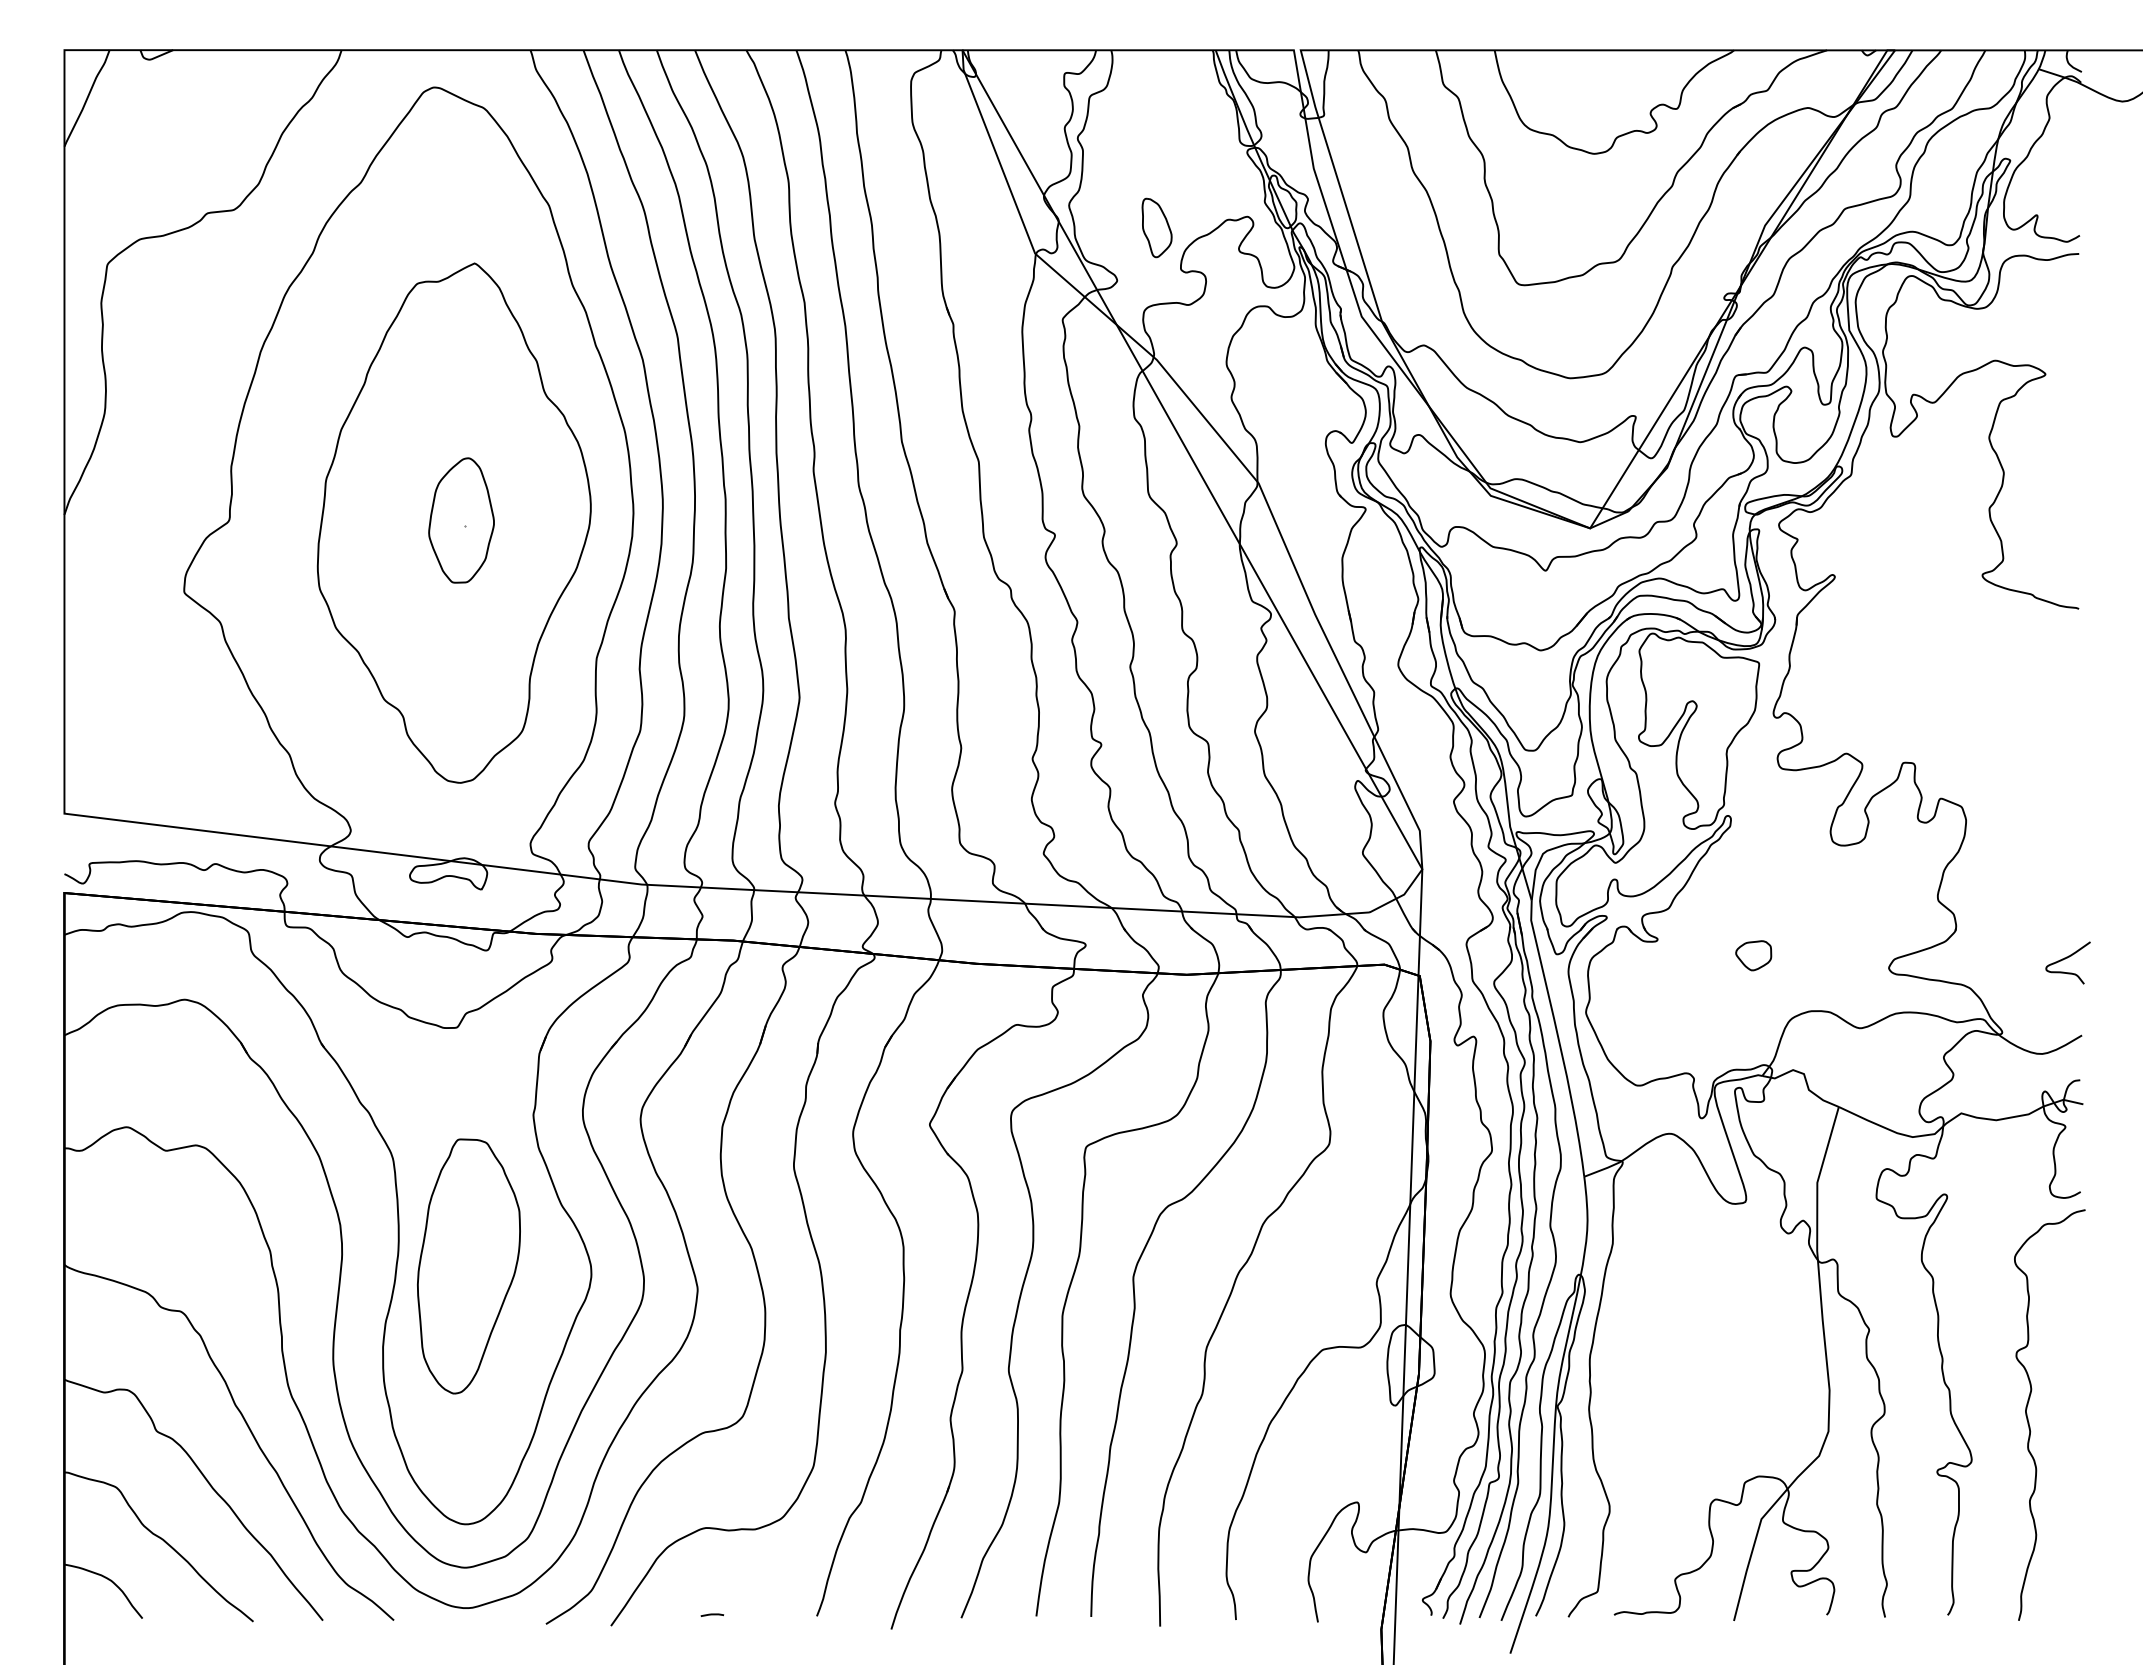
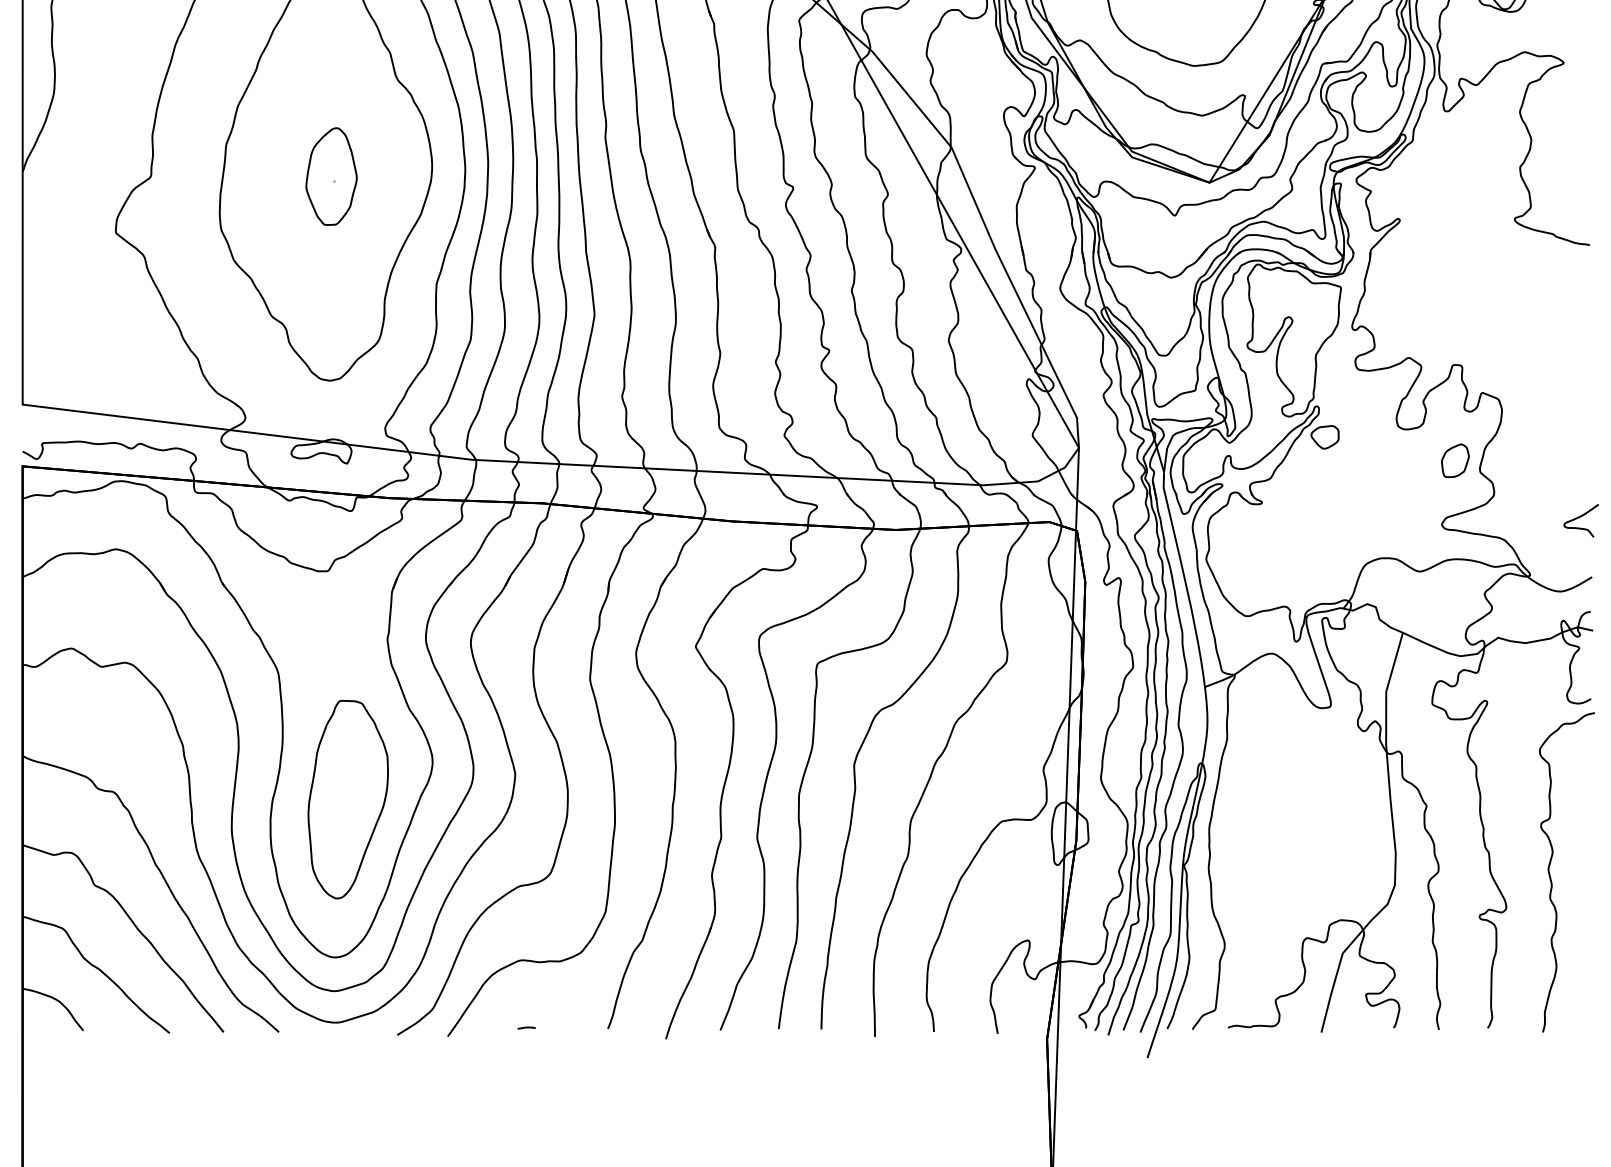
part: (1906, 885) -> (1455, 460), added
part: (1753, 955) -> (1324, 437), moved
part: (468, 1266) -> (347, 799), moved

